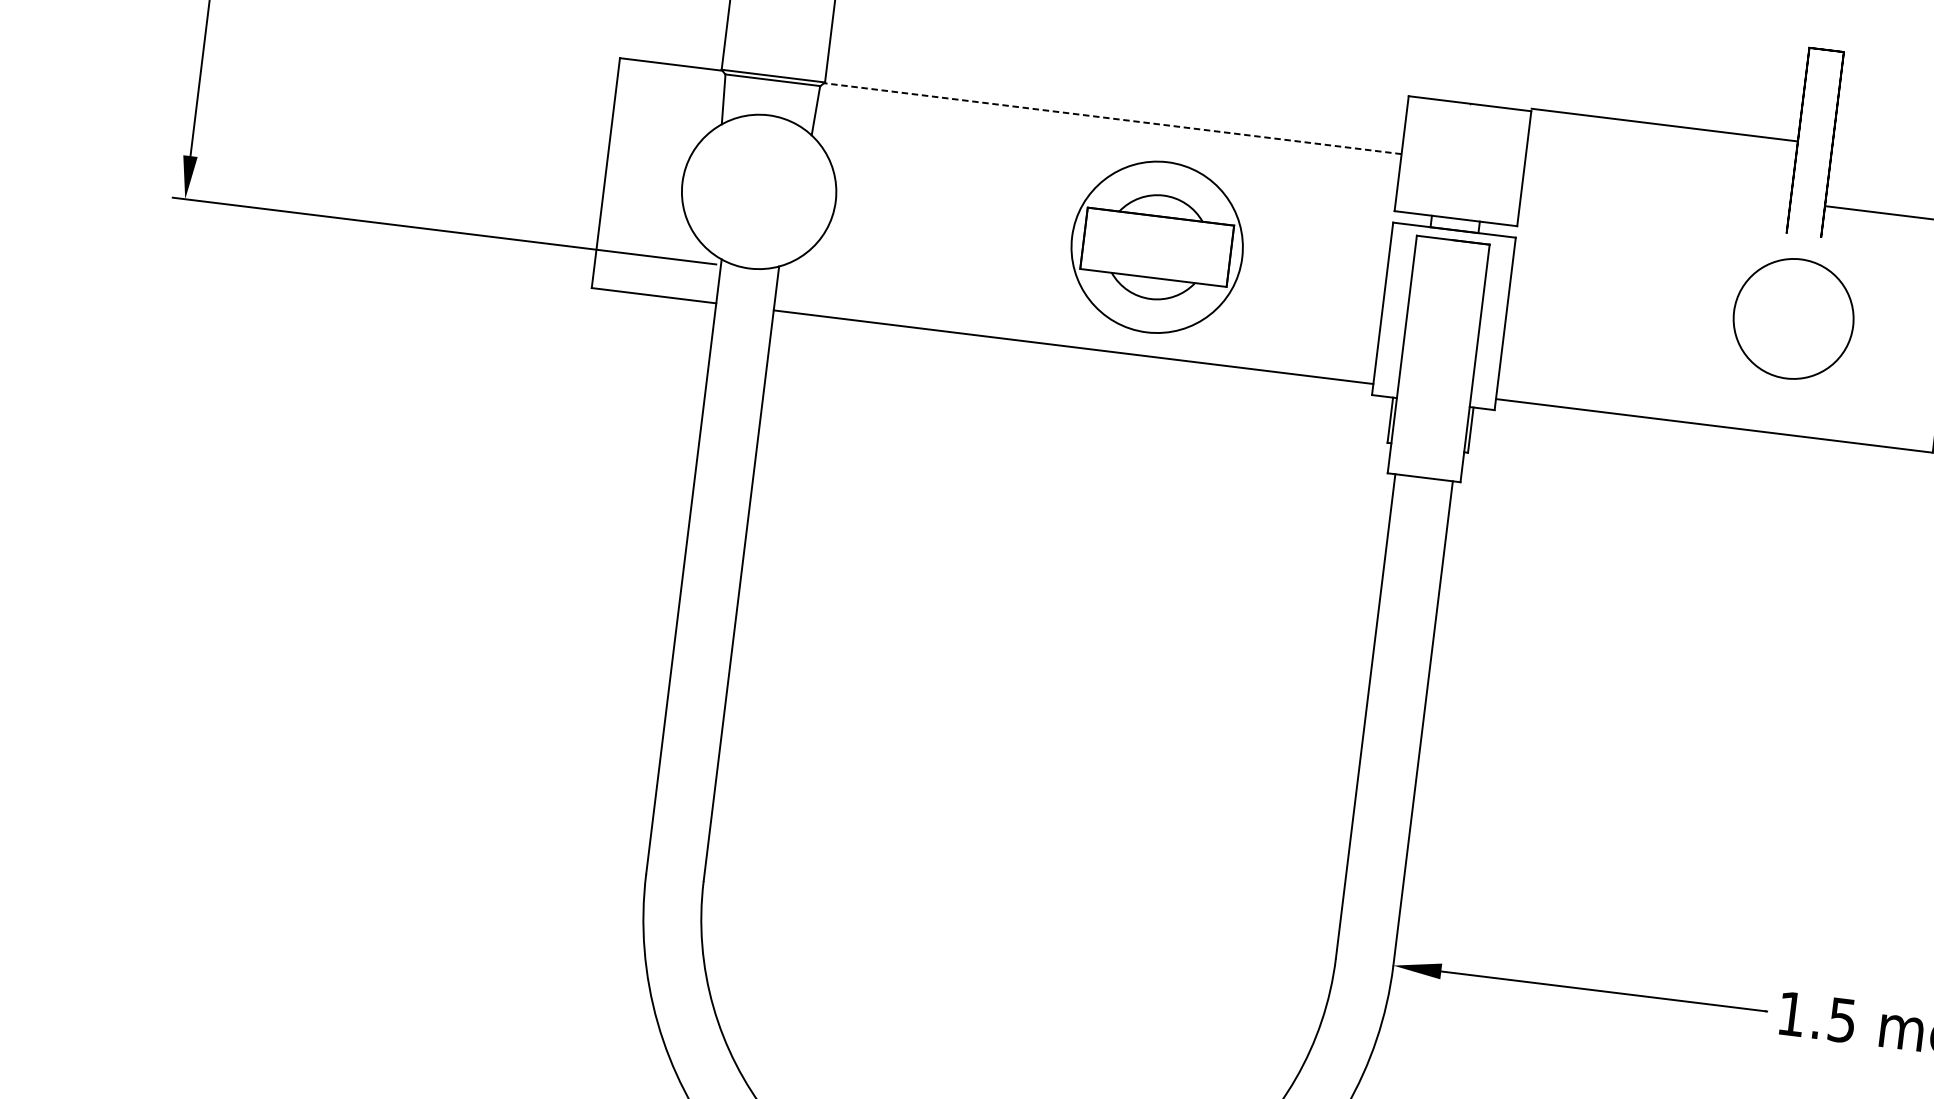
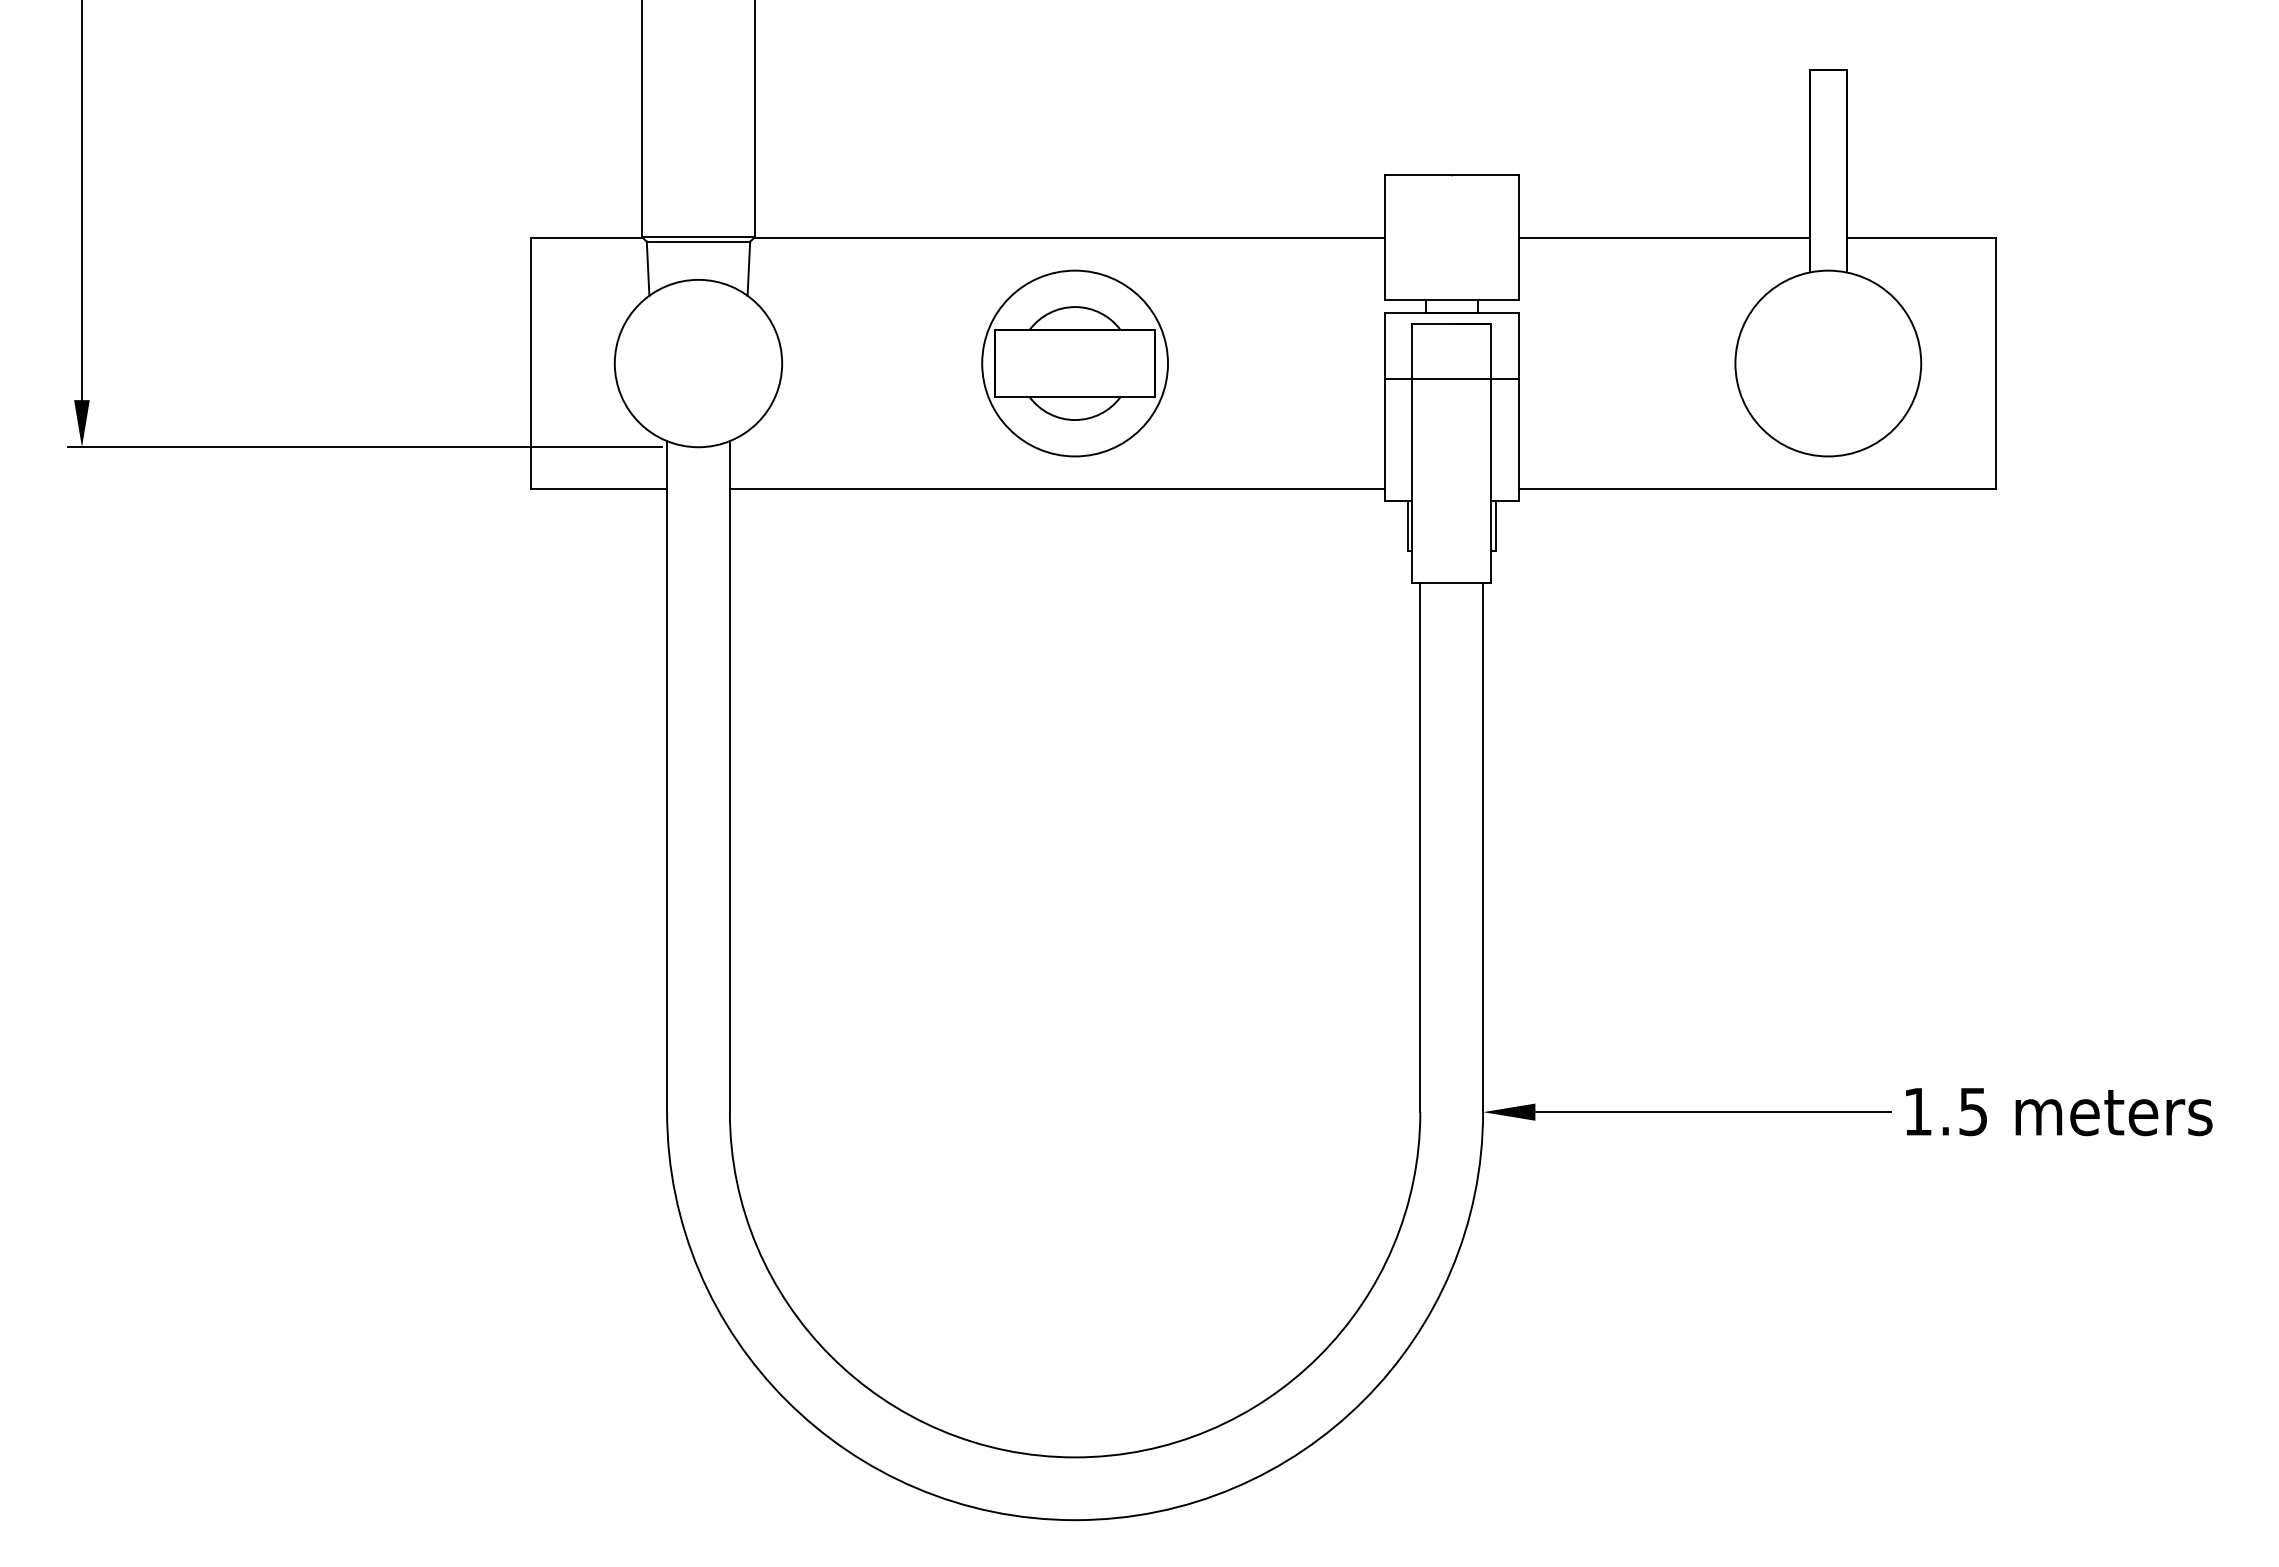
line: (1111, 119) -> (1068, 238), dashed -> solid
line: (1664, 125) -> (1663, 238), moved
part: (1156, 247) -> (1074, 363), moved
line: (1446, 291) -> (1451, 379), added
circle: (1793, 318) -> (1828, 363), size x1.43

